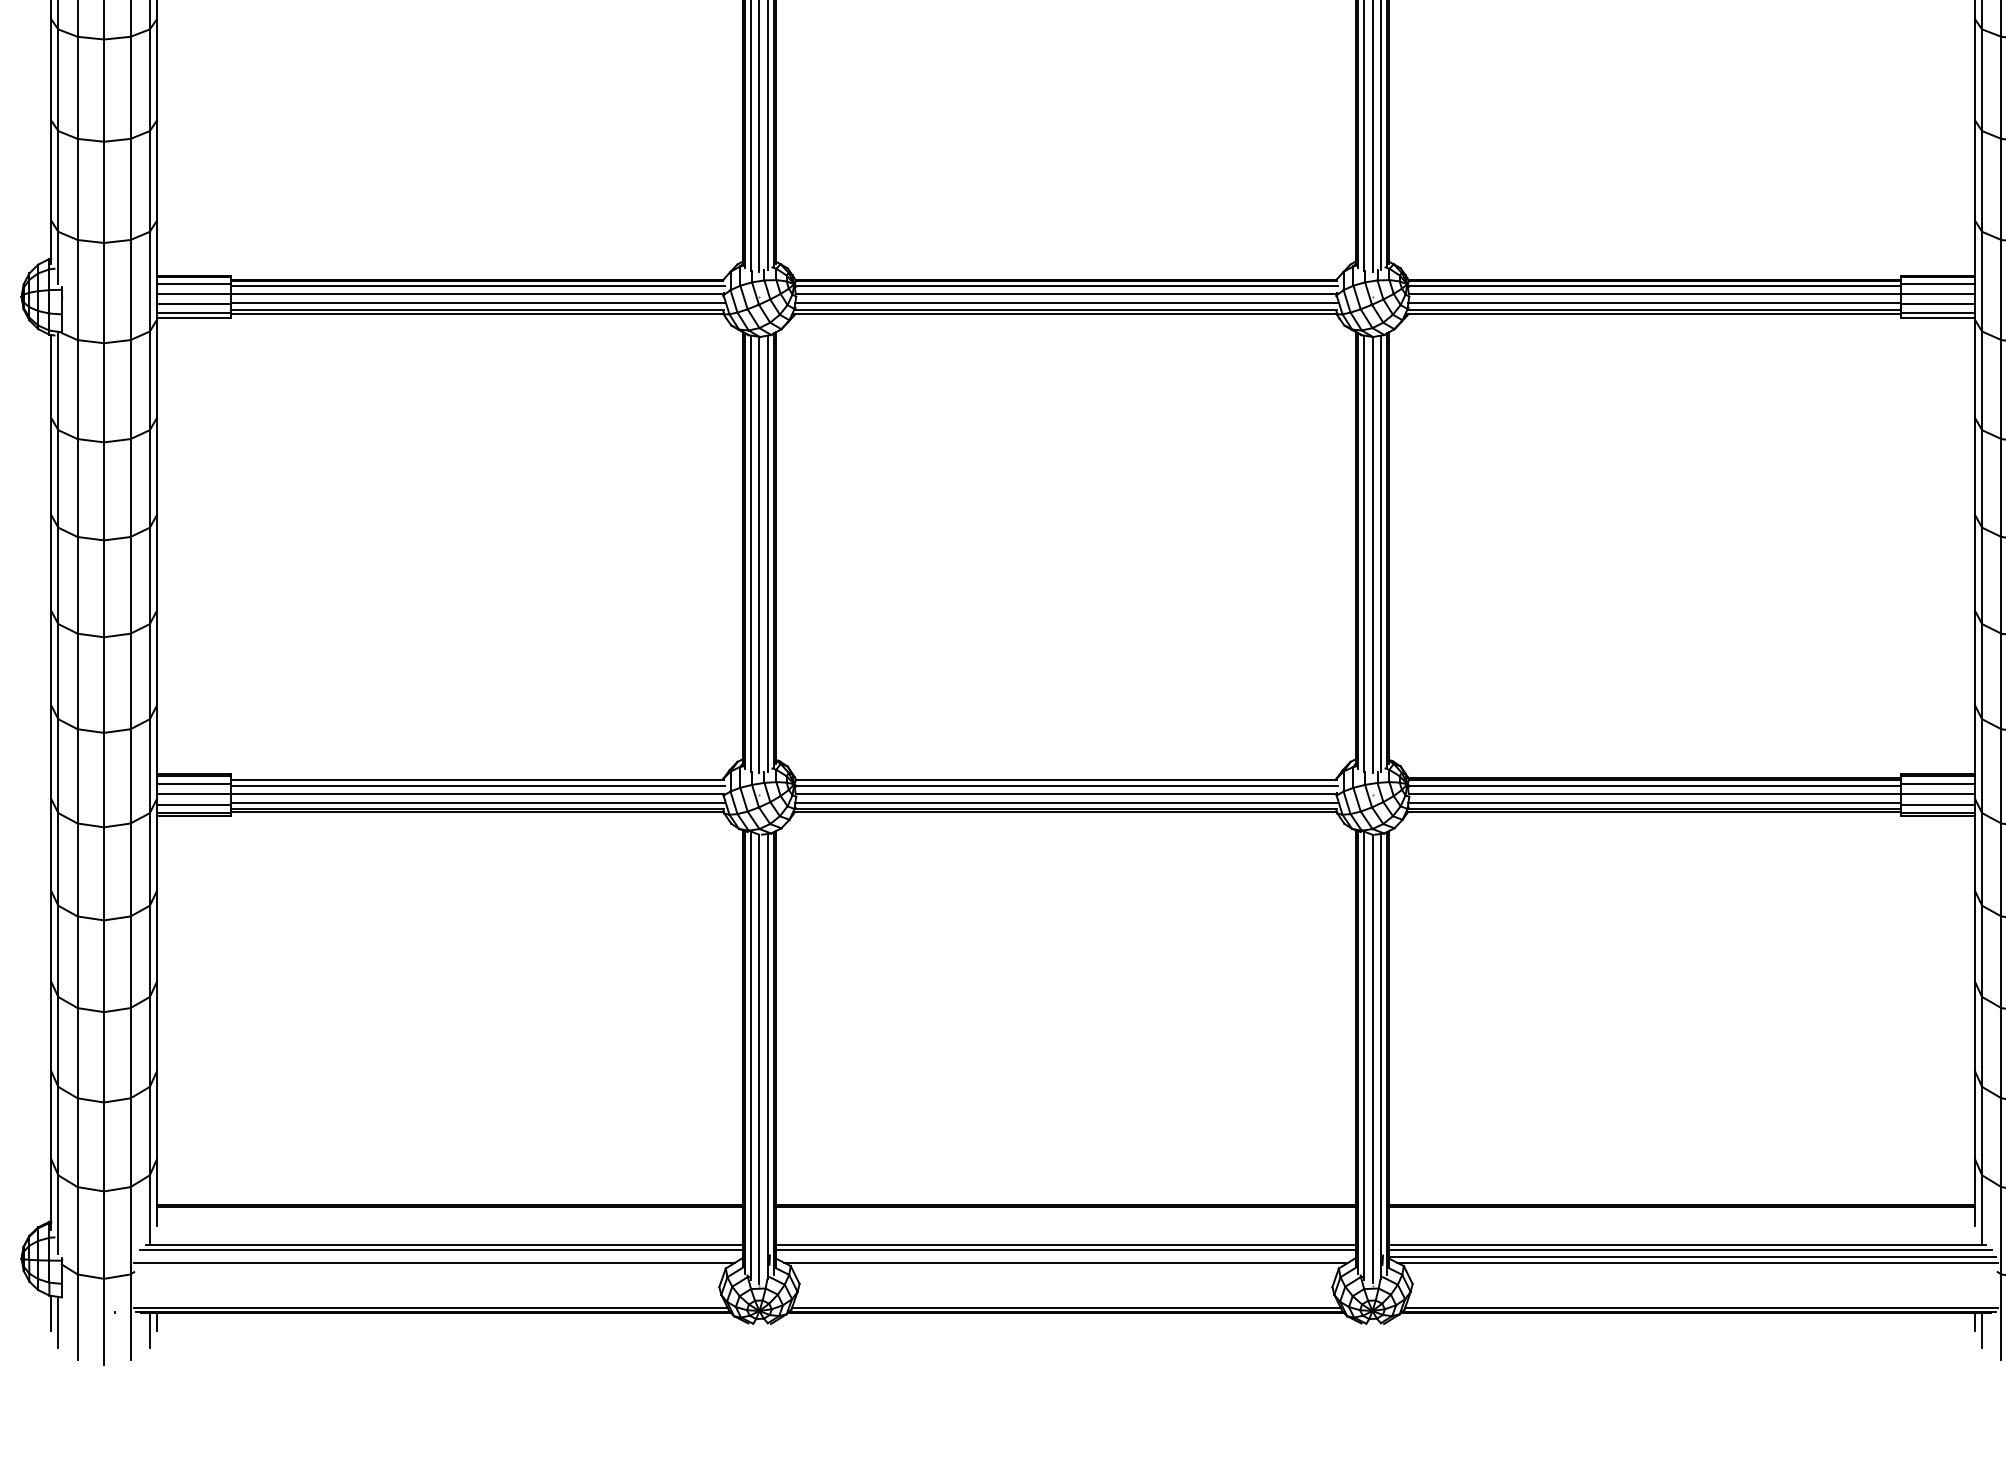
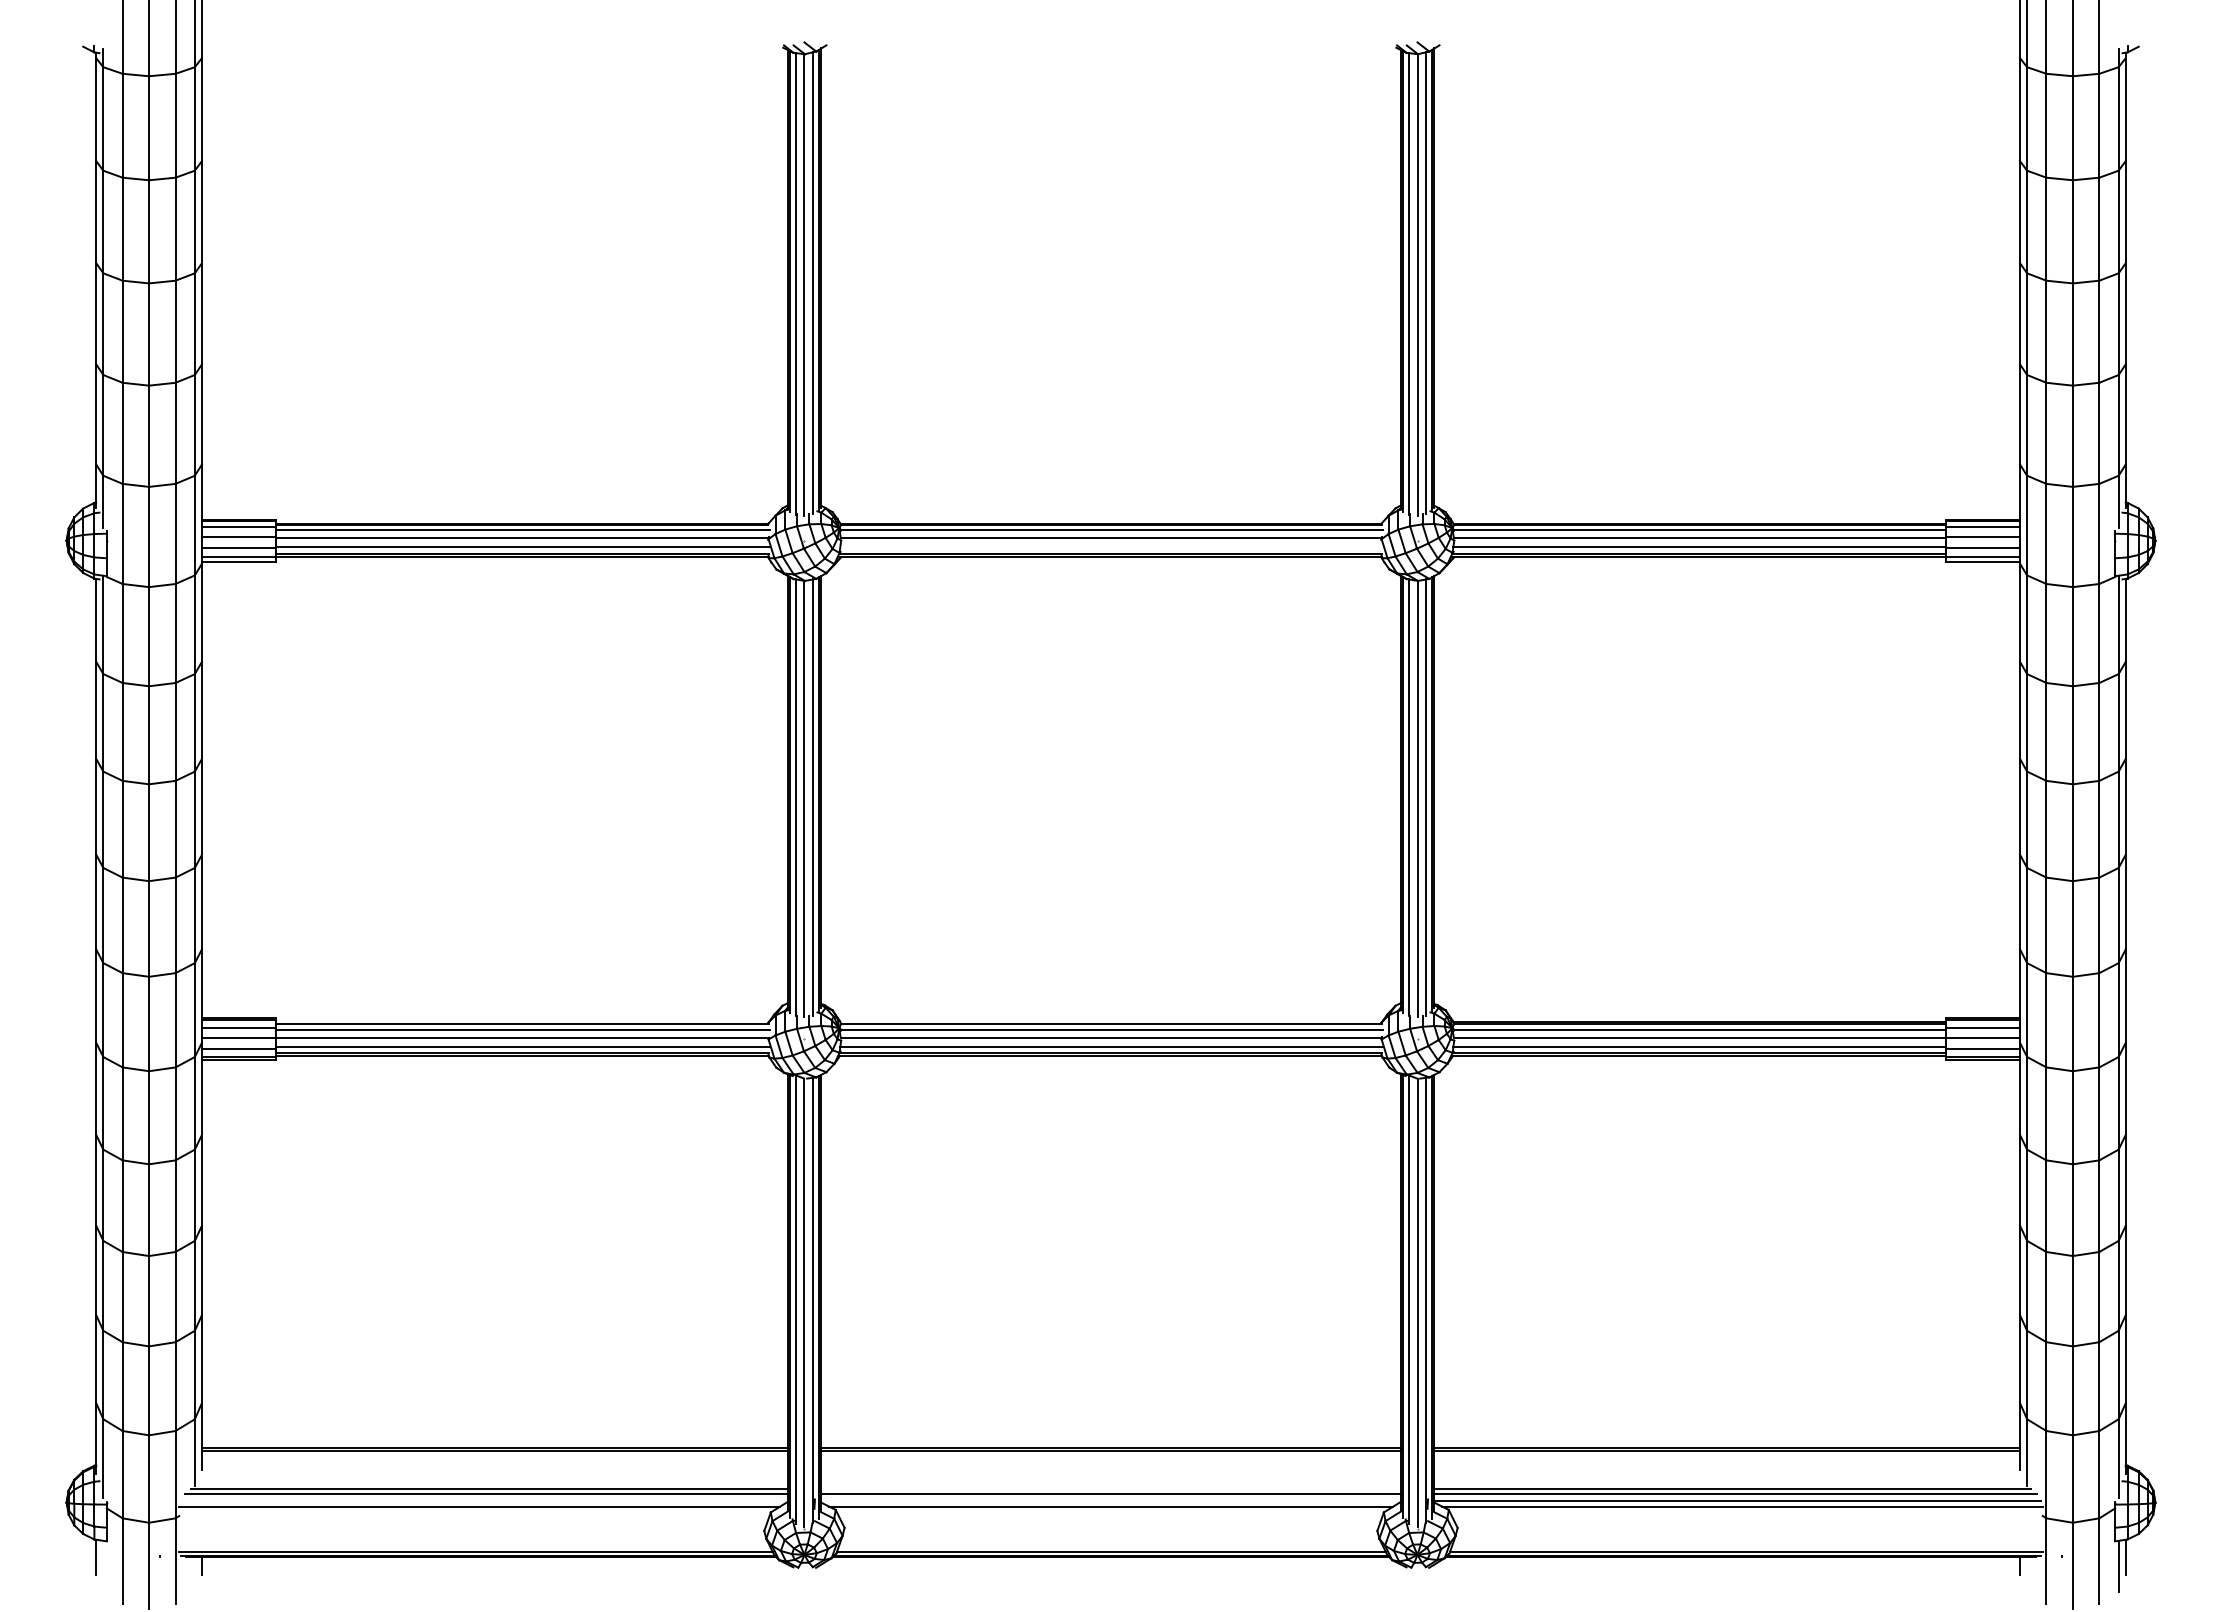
line: (1066, 302) -> (1111, 546), removed
line: (1065, 1244) -> (1110, 1488), removed
line: (58, 1321) -> (103, 1565), removed
line: (149, 1329) -> (194, 1573), removed
line: (1982, 1329) -> (2027, 1573), removed

